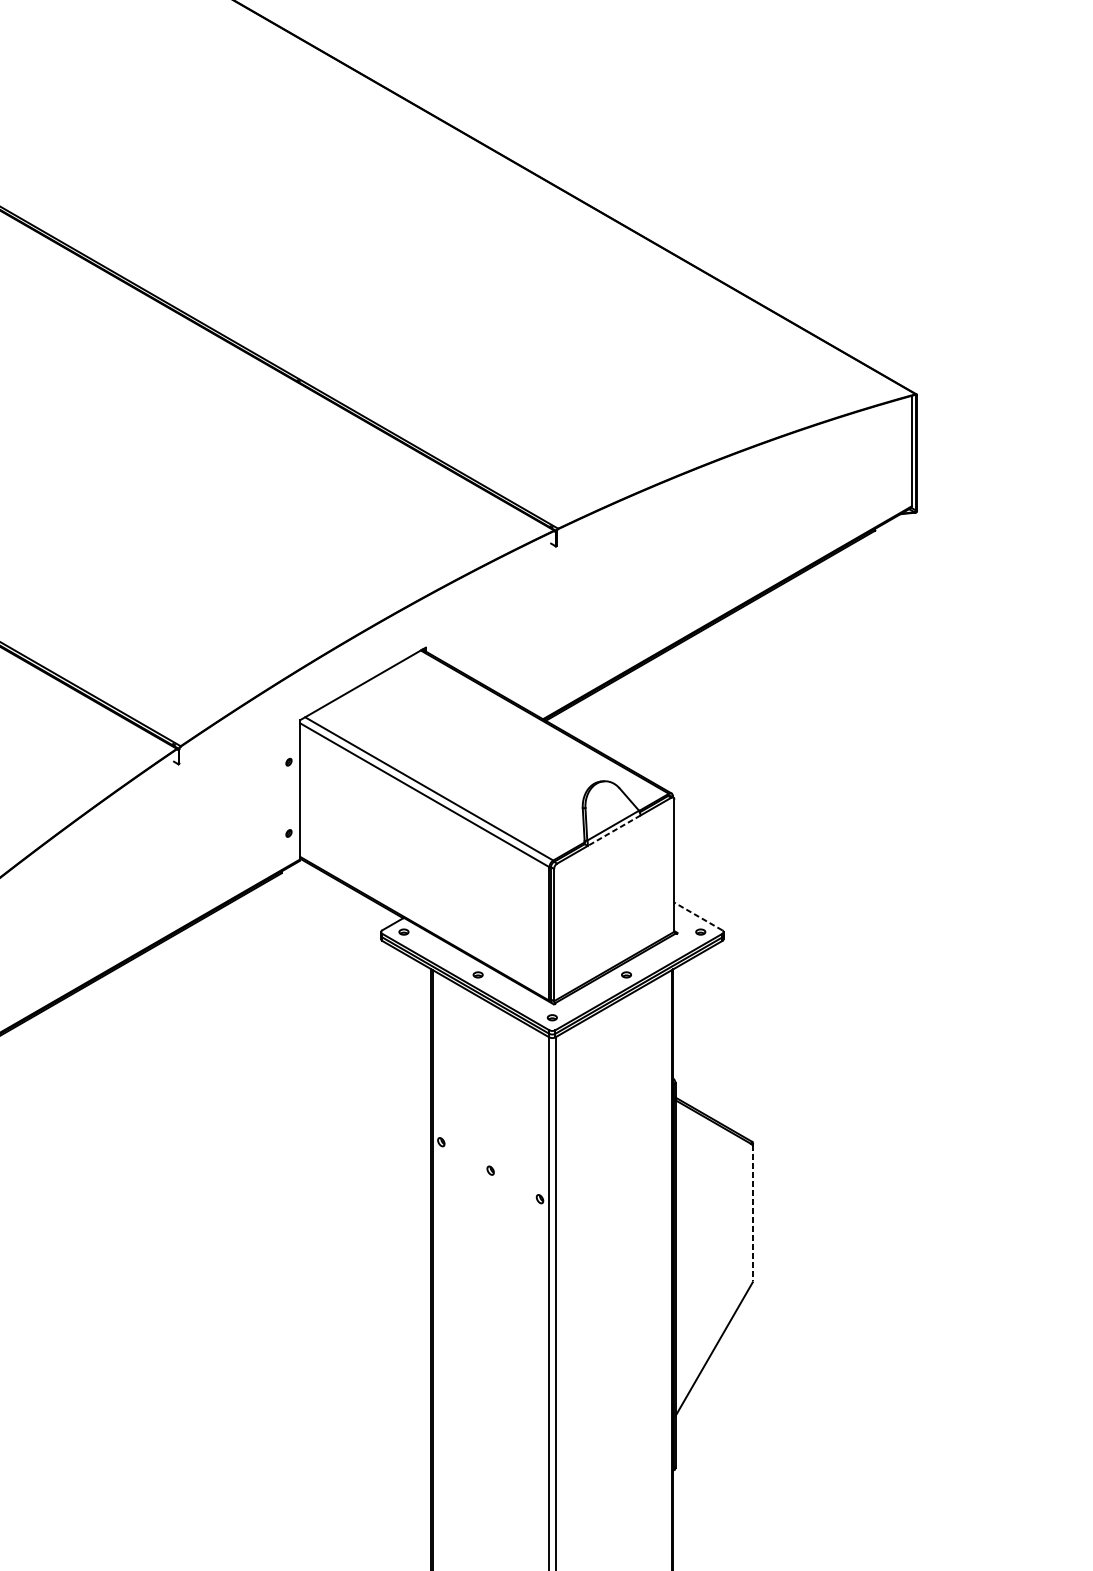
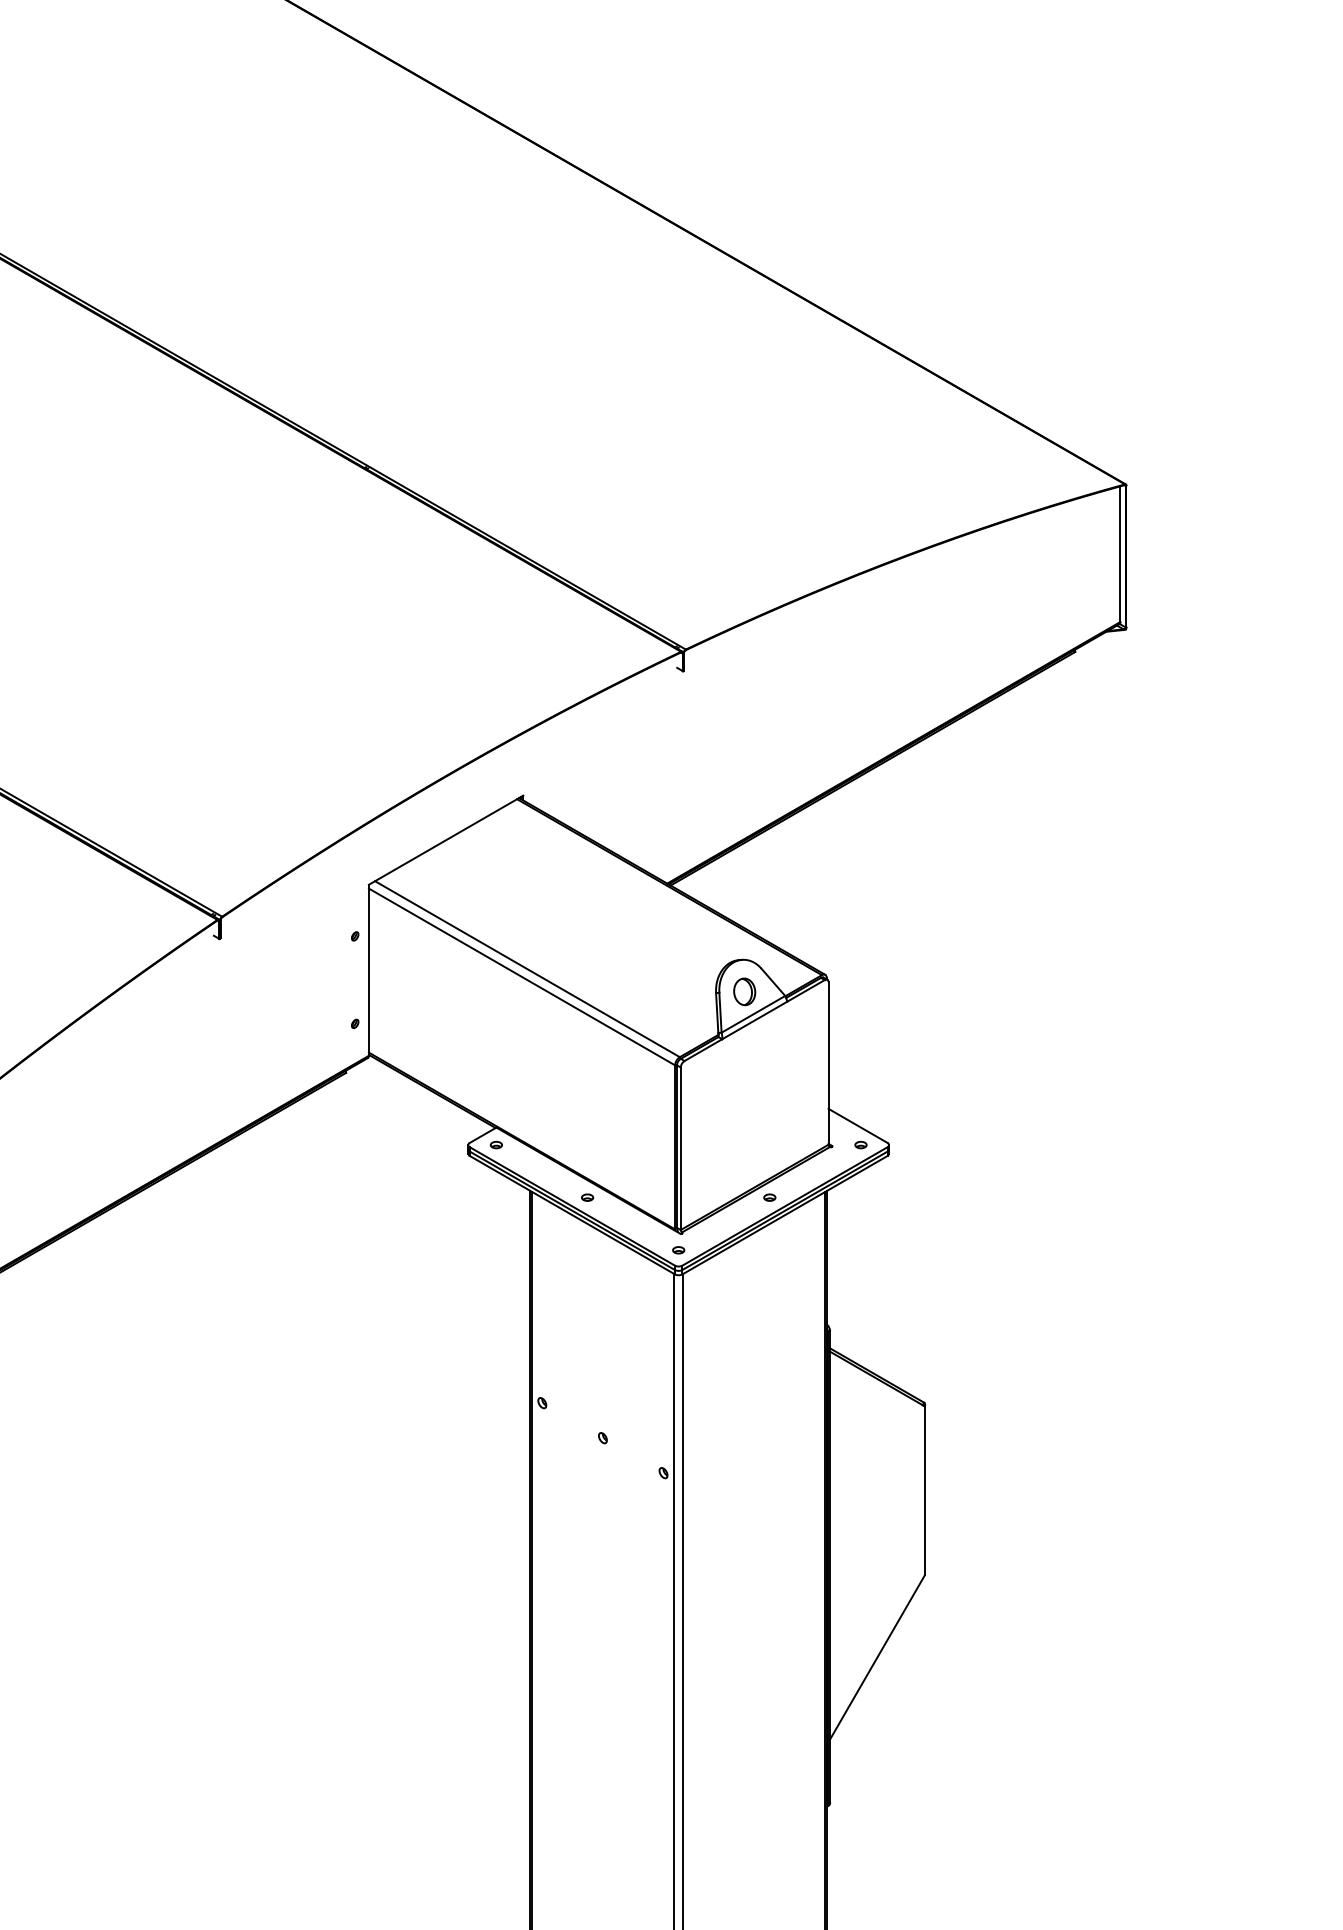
part: (605, 807) -> (744, 991), added
line: (614, 830) -> (754, 1020), dashed -> solid
line: (697, 916) -> (857, 1125), dashed -> solid
line: (753, 1214) -> (925, 1491), dashed -> solid

